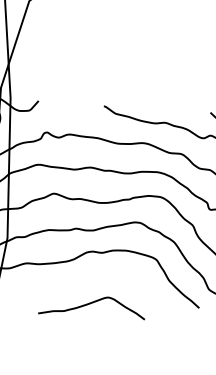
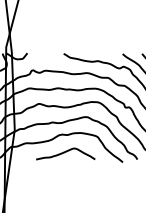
curve: (91, 303) -> (65, 152), moved

